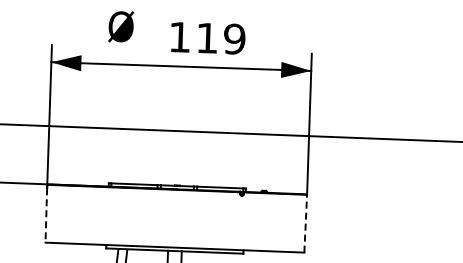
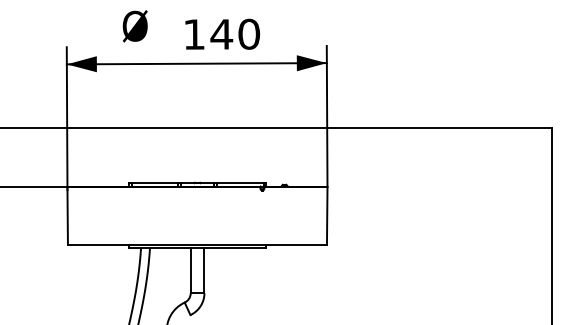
text: (221, 38) -> (235, 34), 119 -> 140
line: (46, 216) -> (67, 218), dashed -> solid
line: (306, 223) -> (327, 215), dashed -> solid

